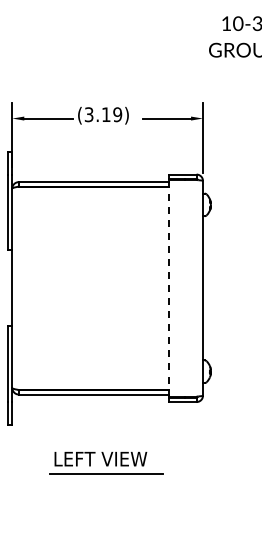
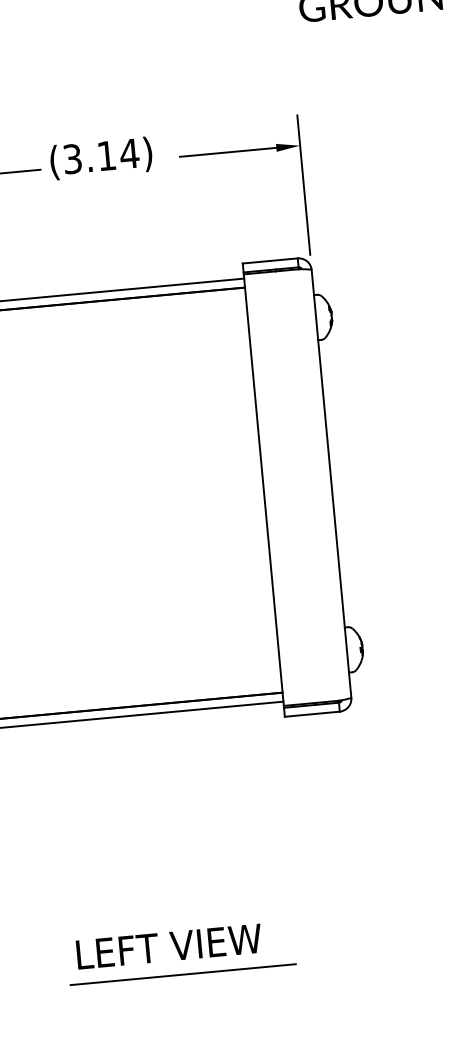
text: (117, 114) -> (129, 153), (3.19) -> (3.14)
line: (169, 287) -> (264, 488), dashed -> solid
part: (106, 463) -> (181, 954), moved

